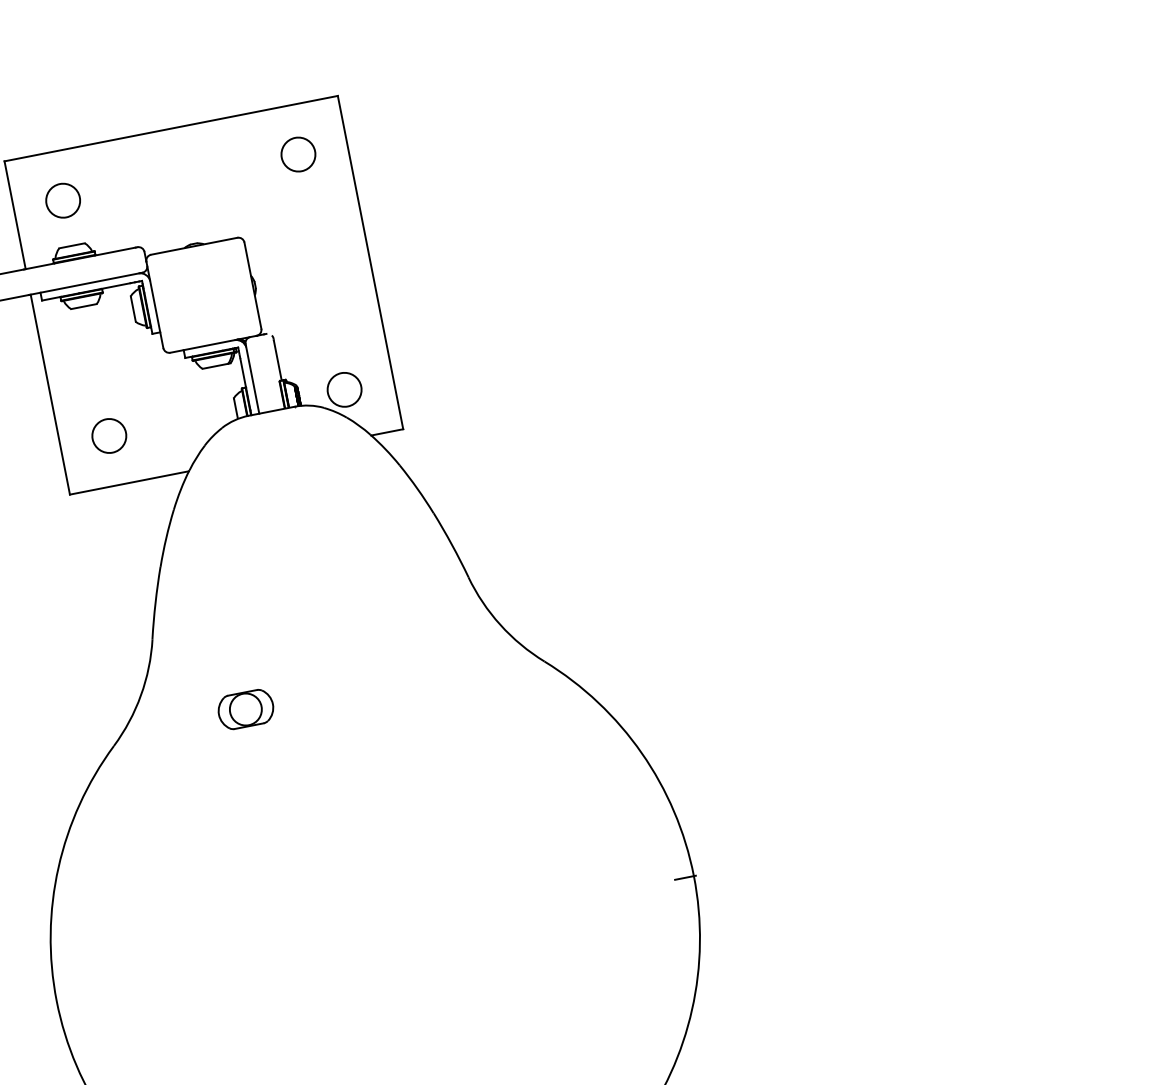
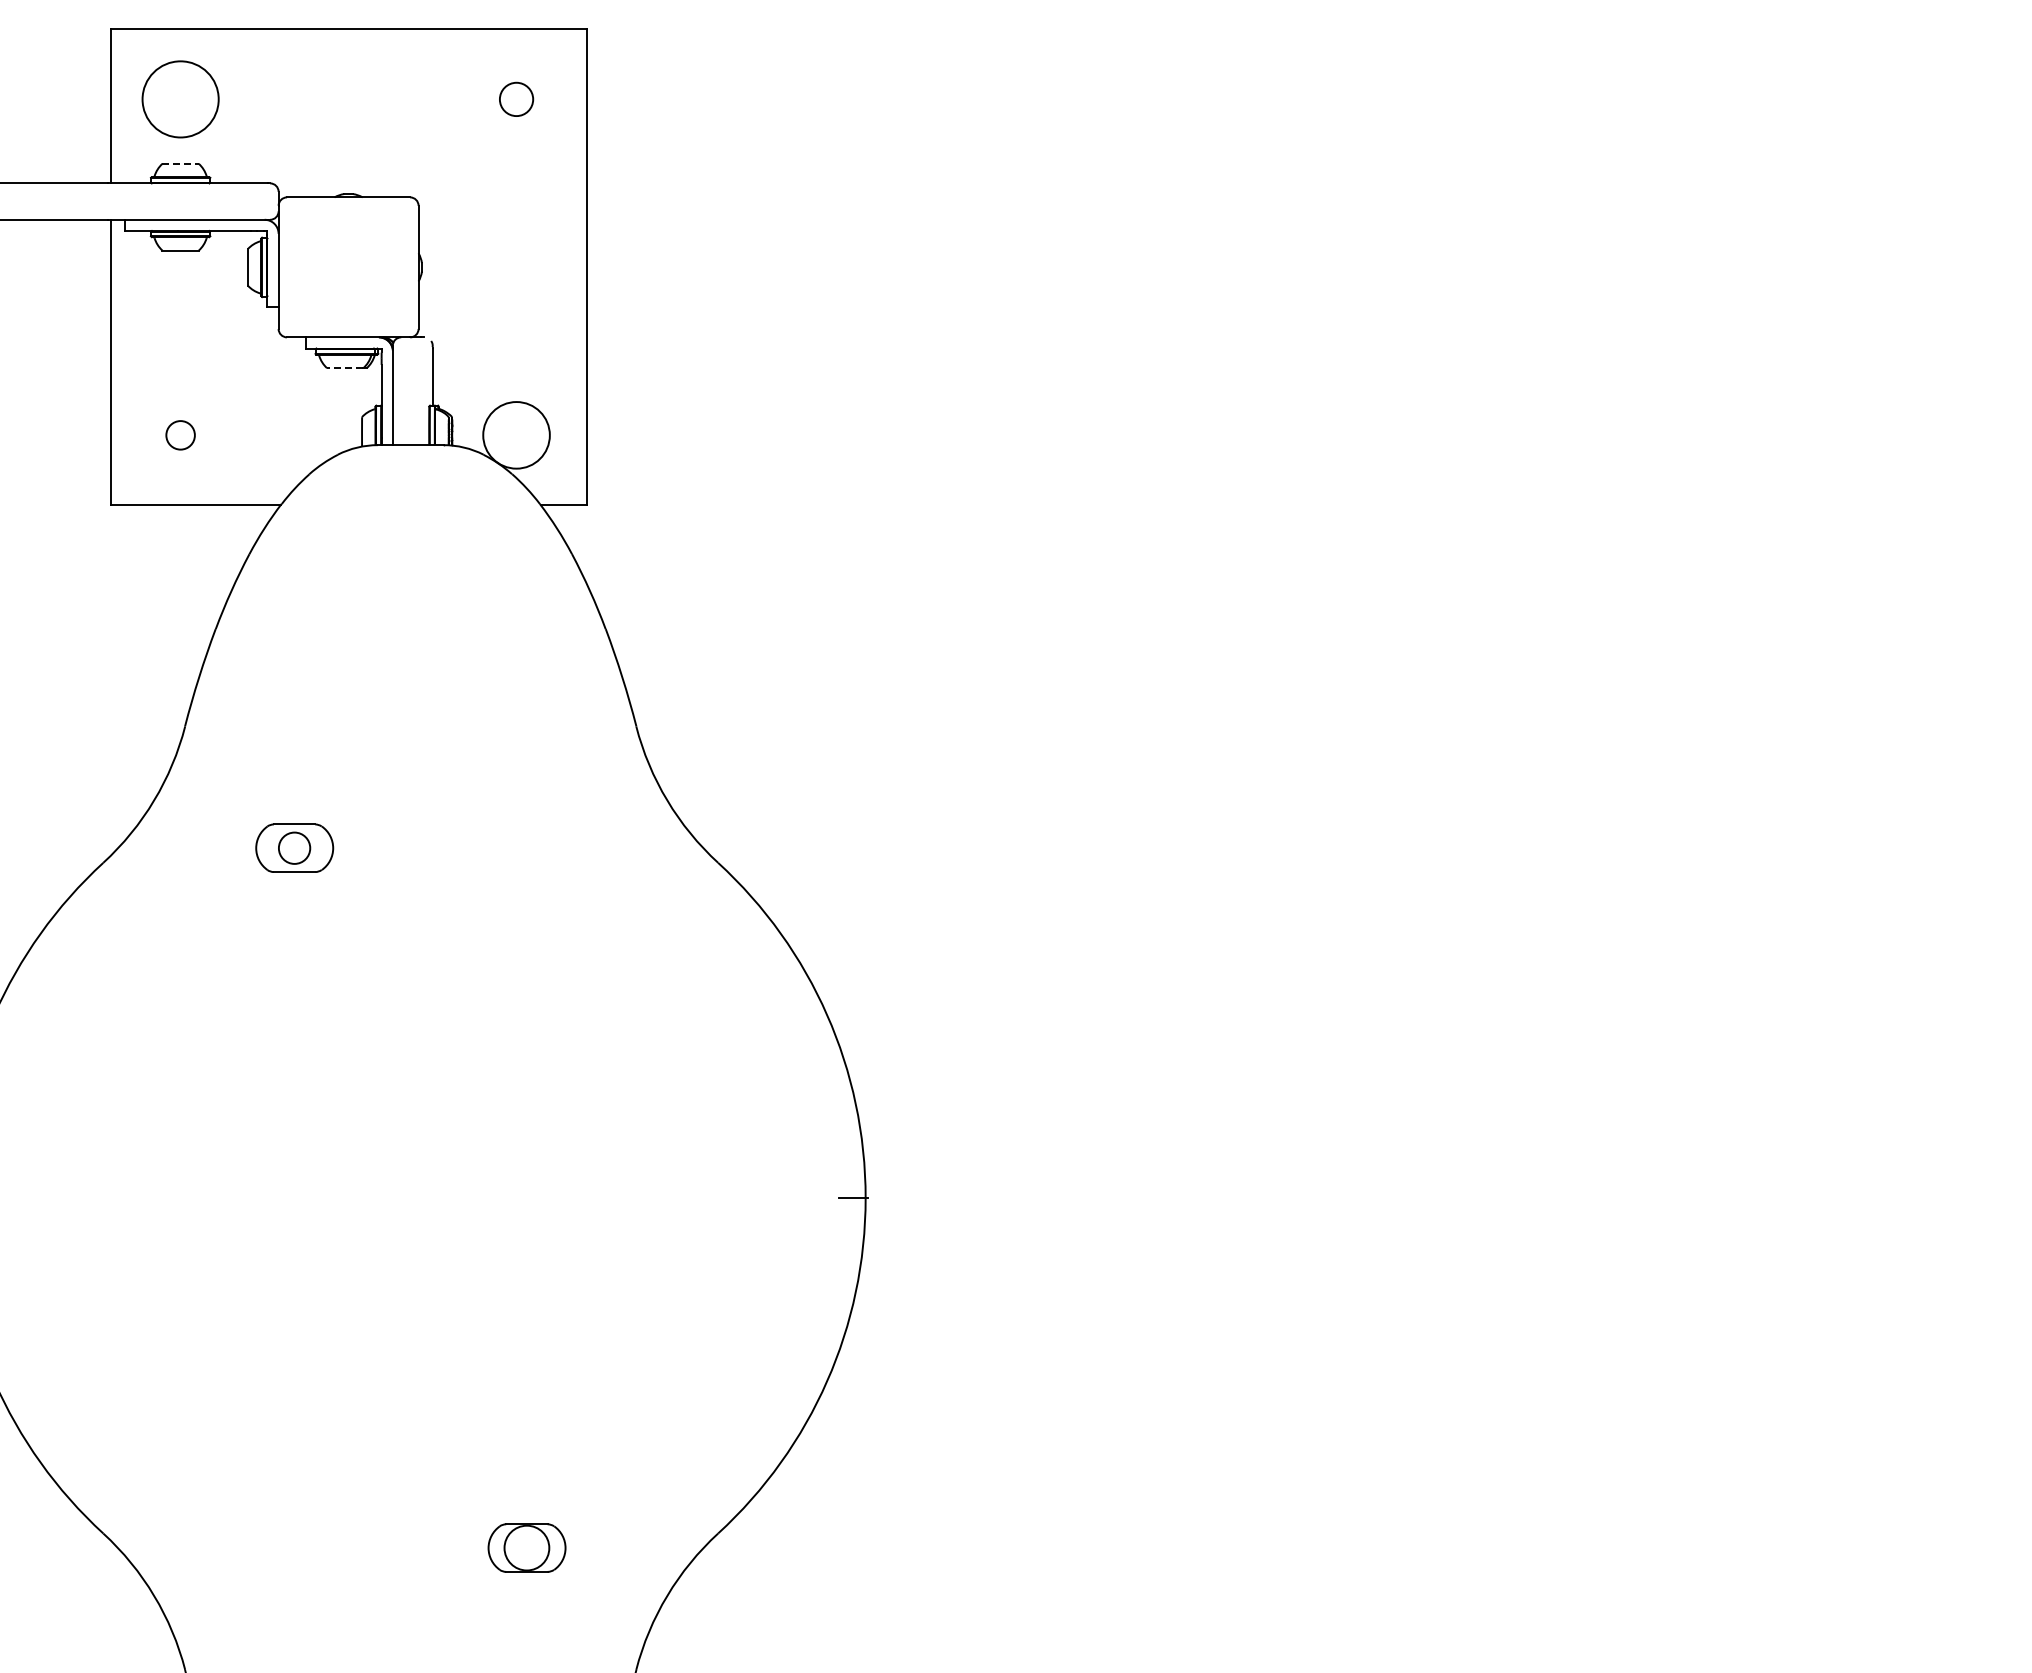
circle: (298, 154) -> (516, 99), size x0.7
circle: (63, 200) -> (180, 99), size x1.6
line: (72, 245) -> (181, 163), solid -> dashed
line: (214, 366) -> (344, 368), solid -> dashed
circle: (344, 389) -> (516, 435), size x1.4
circle: (109, 436) -> (180, 435), size x0.6
circle: (245, 709) -> (294, 847), size x0.7

